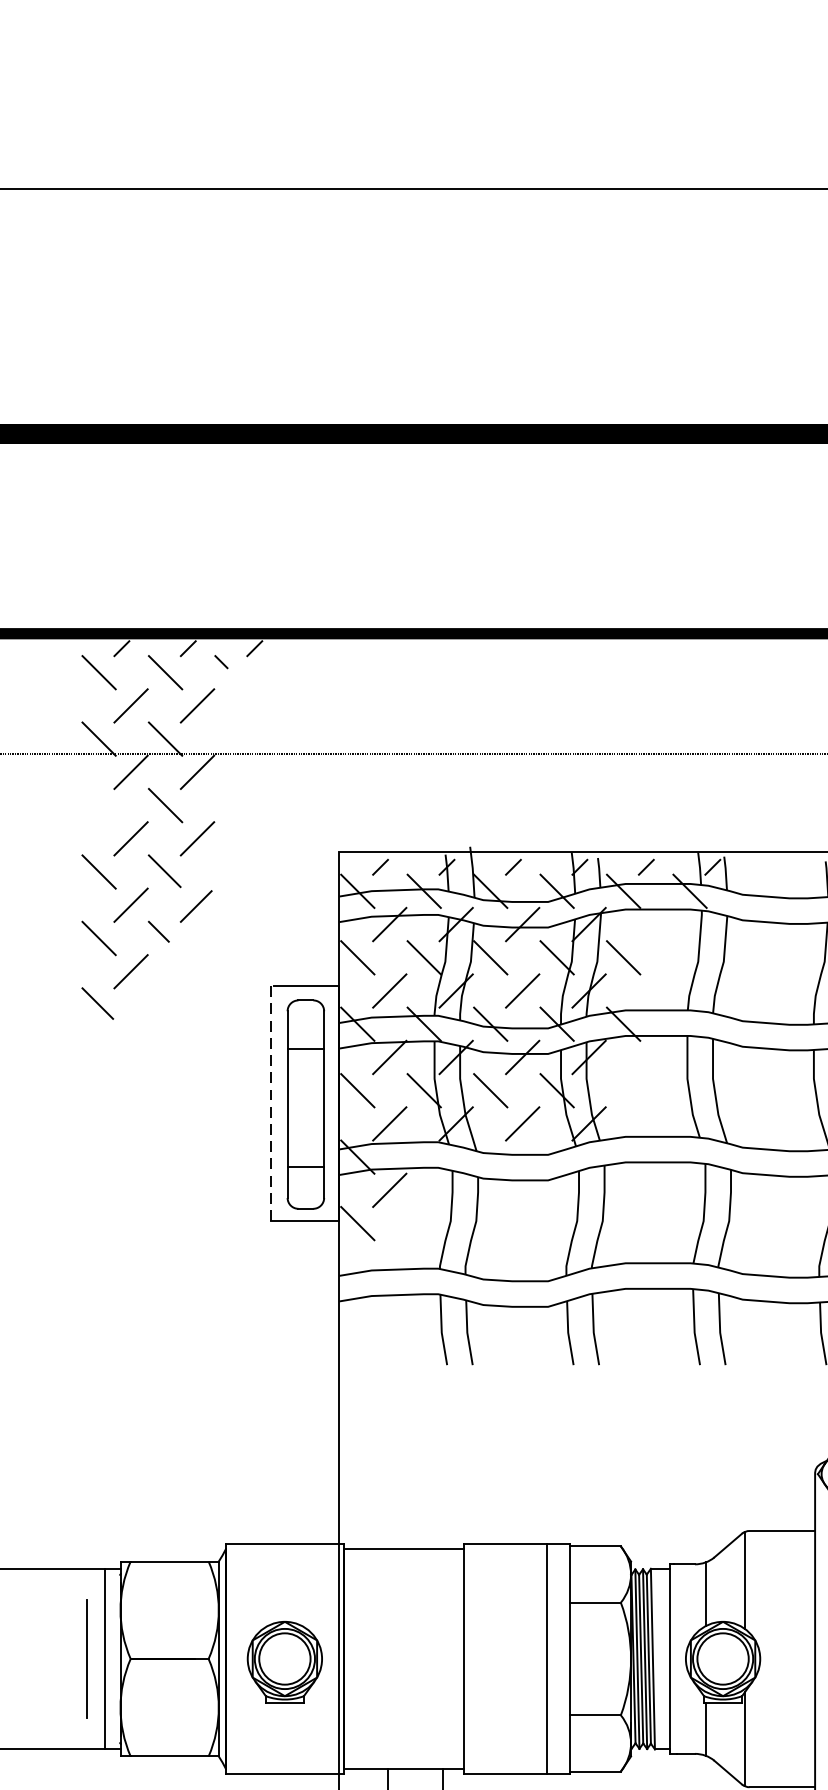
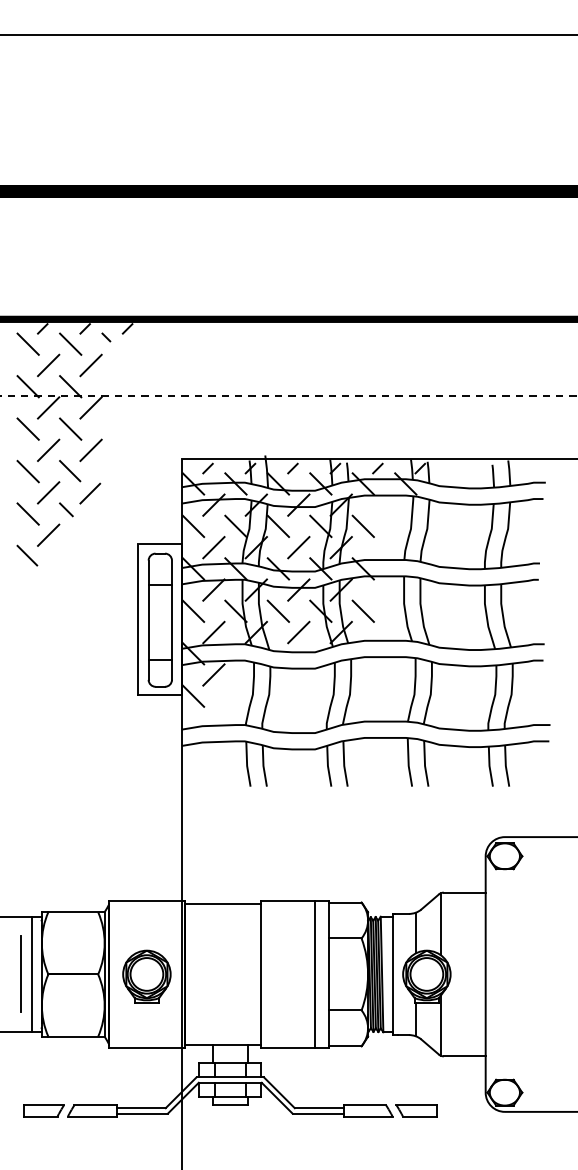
line: (98, 804) -> (27, 428), added
line: (622, 1089) -> (362, 610), added
line: (271, 1101) -> (138, 618), dashed -> solid

